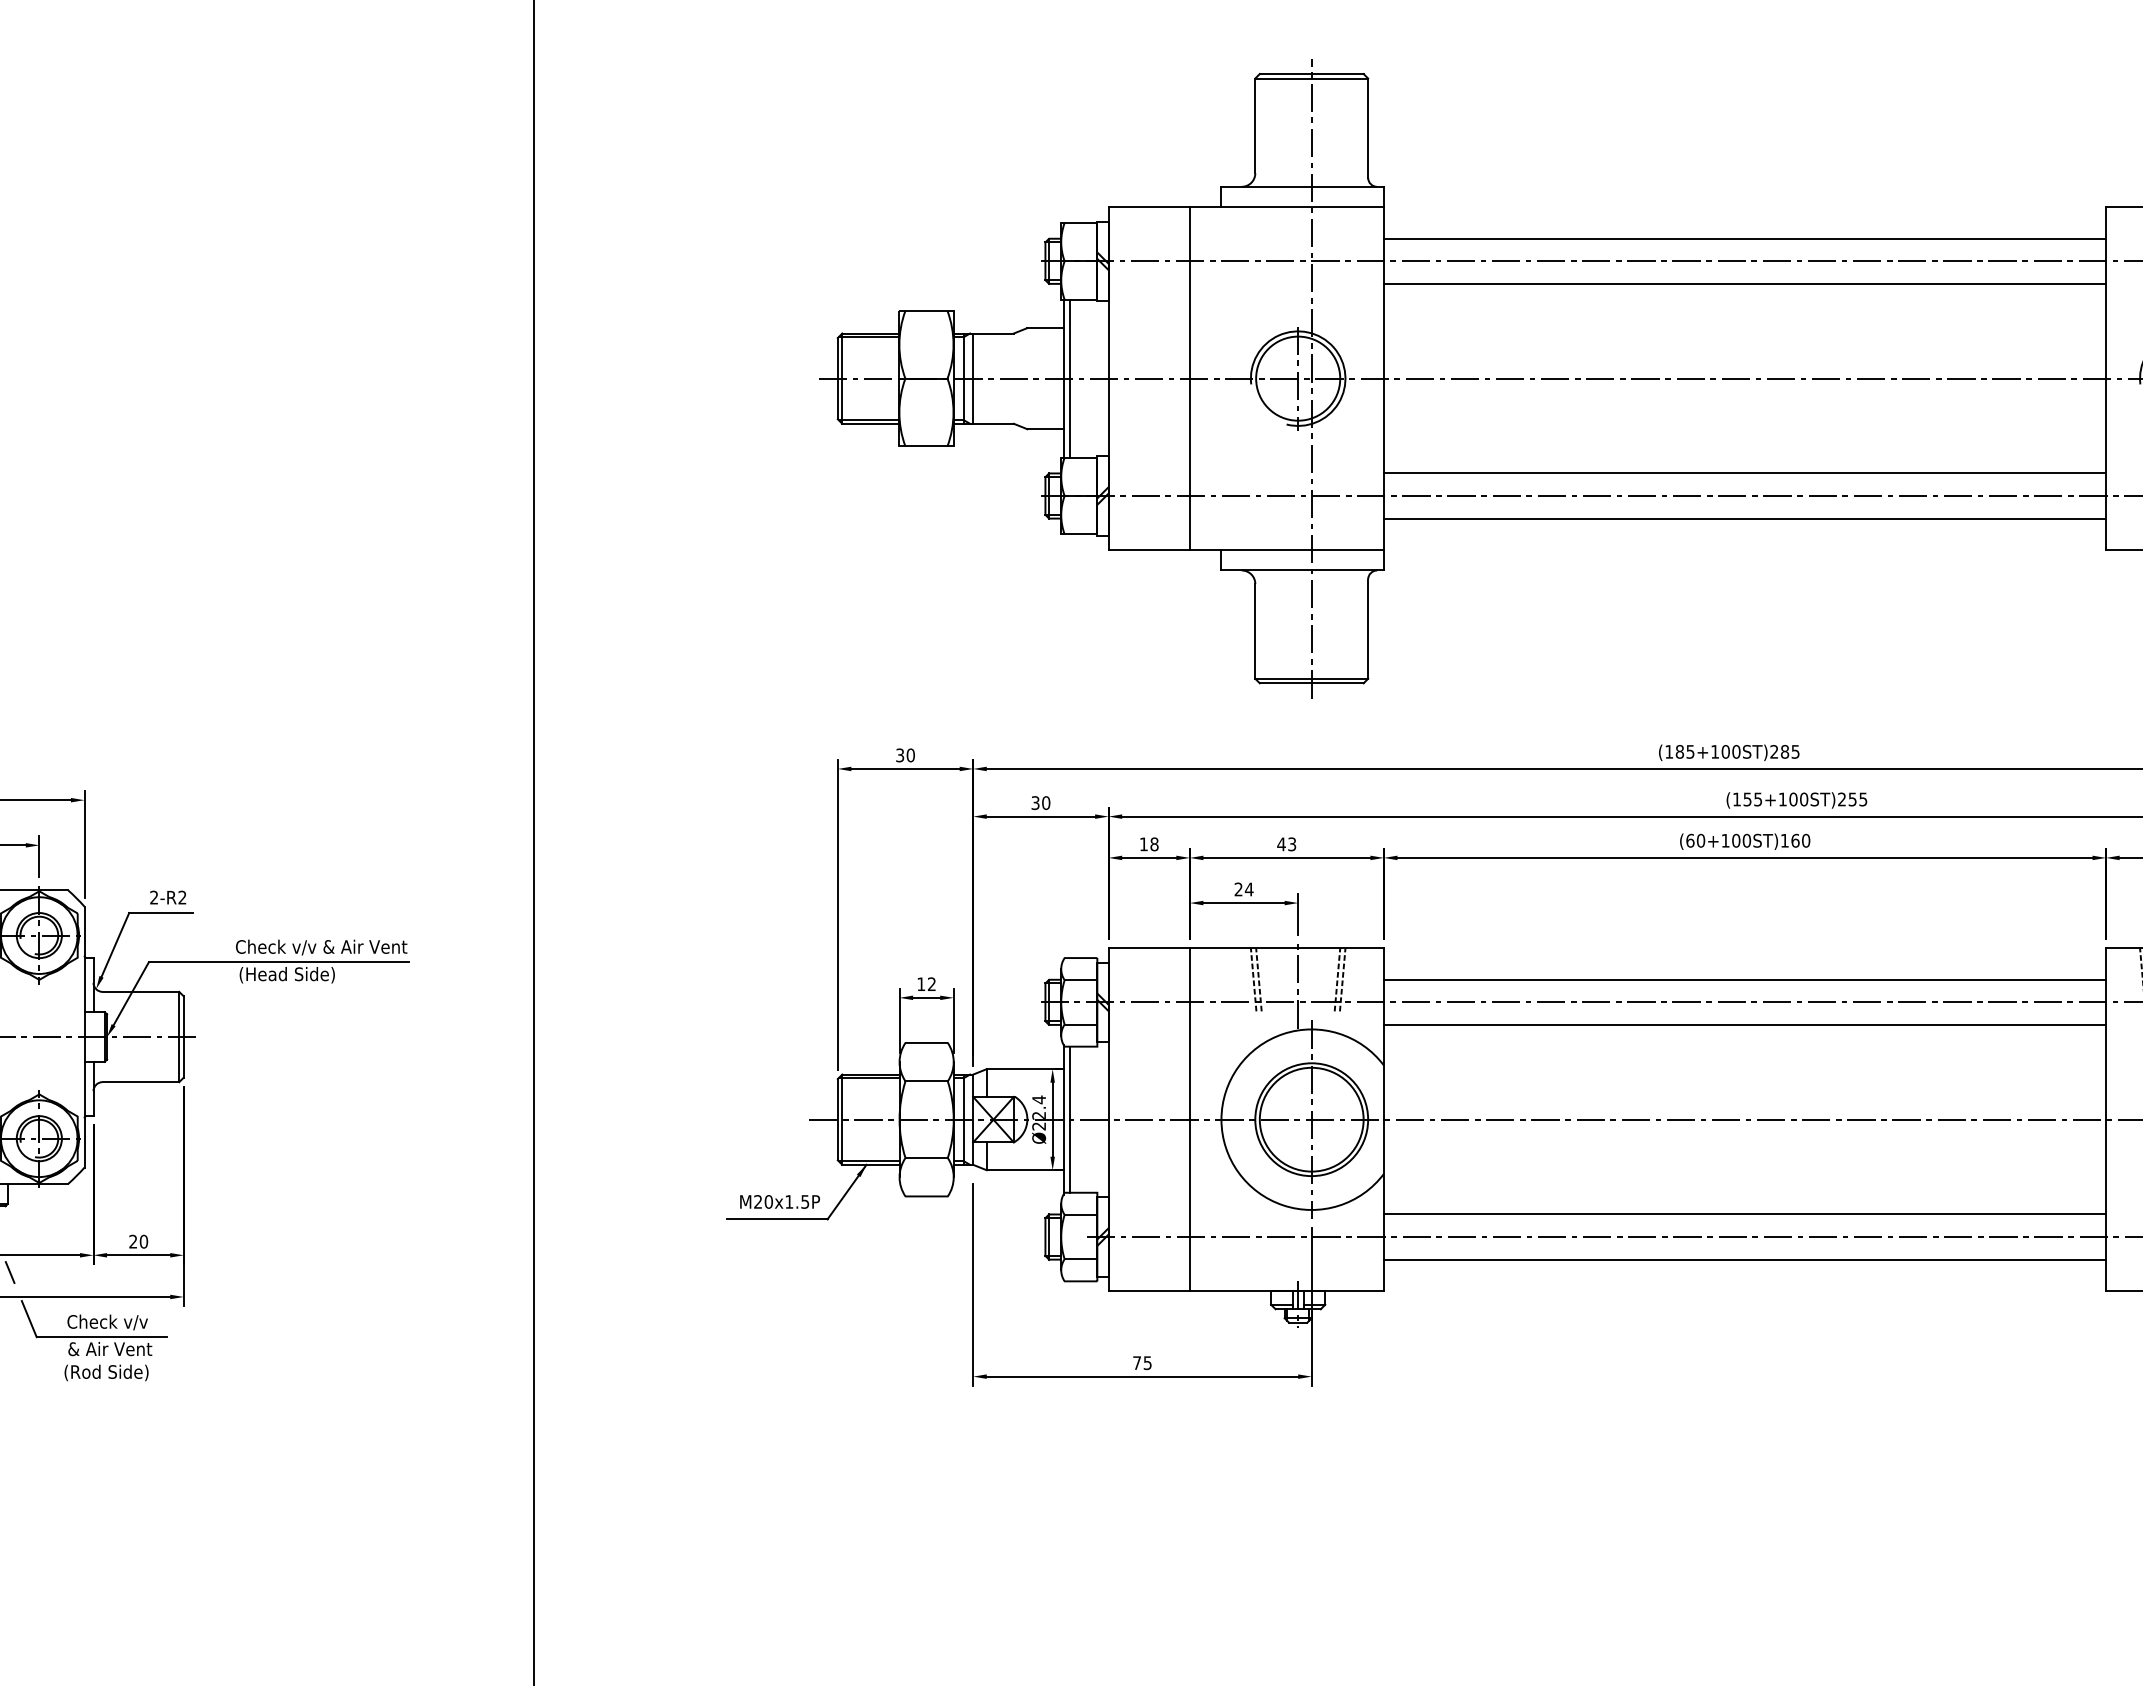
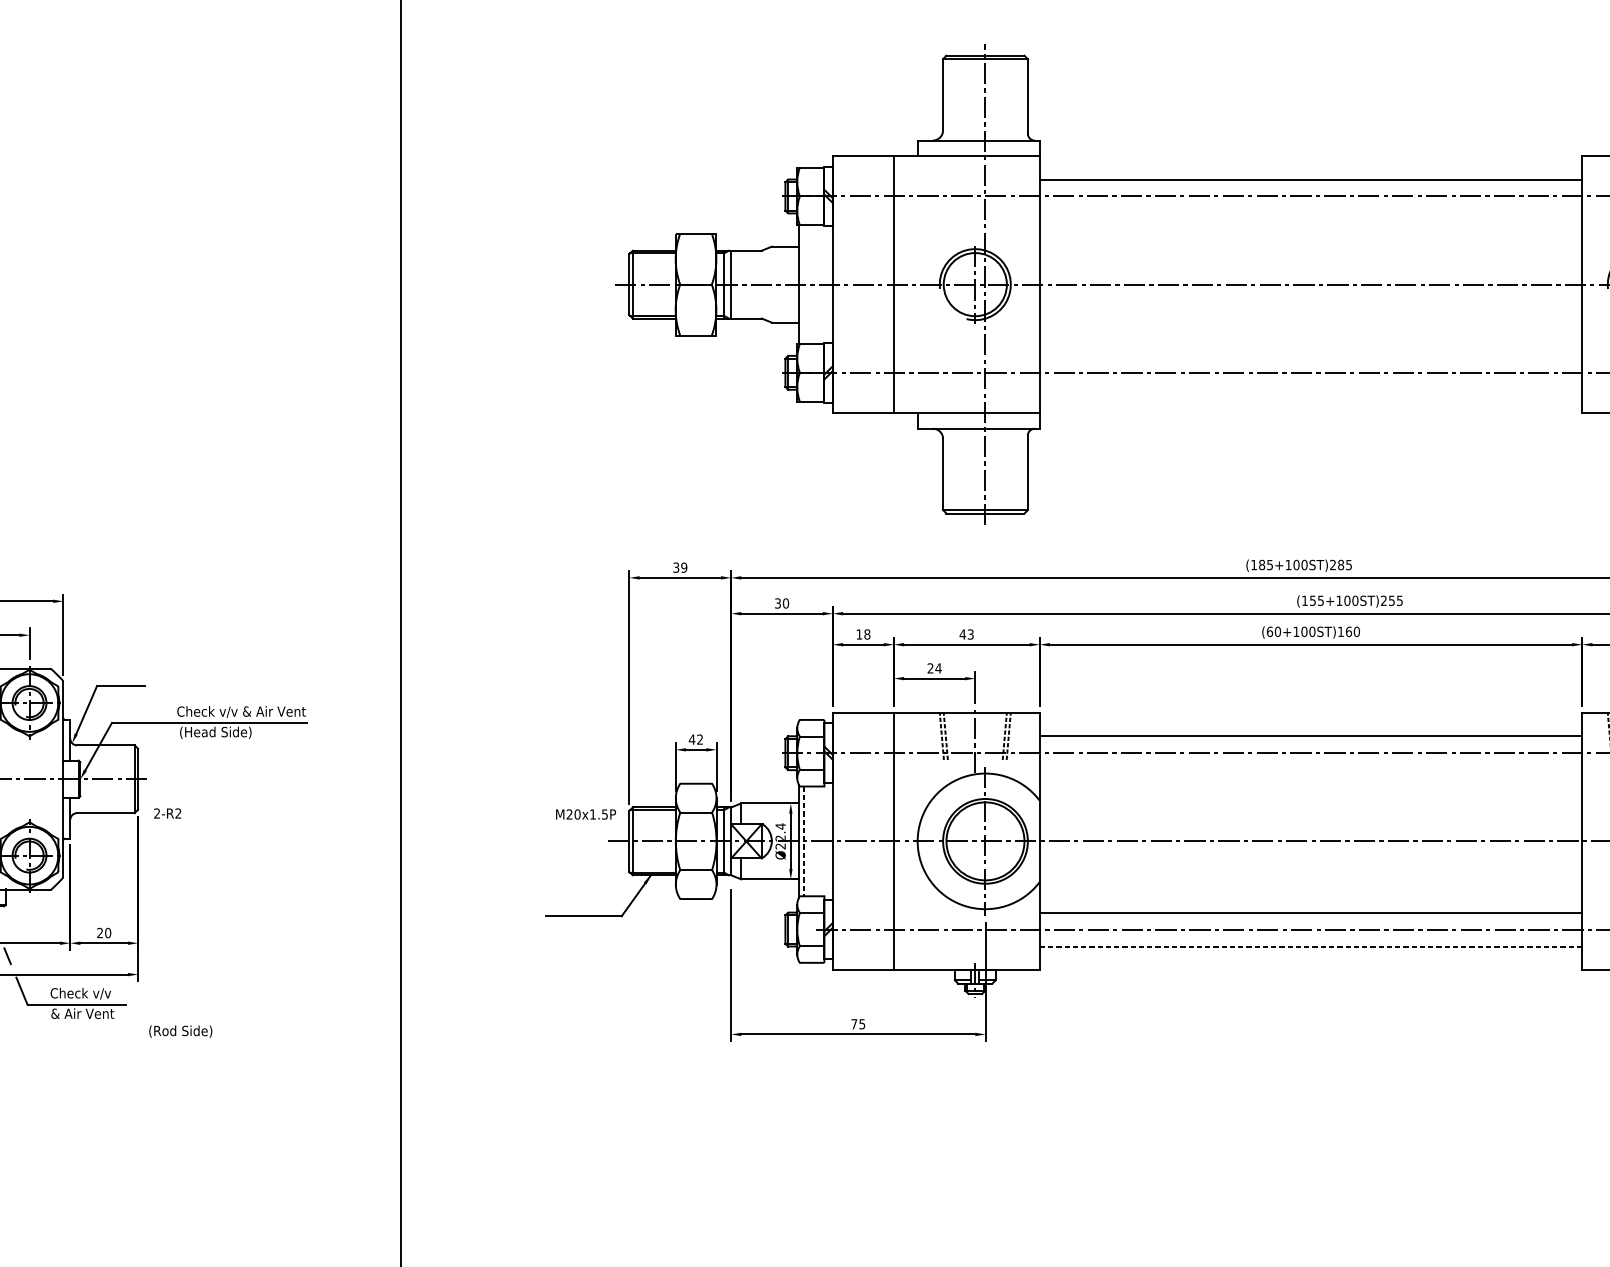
line: (1744, 283) -> (1310, 213), removed
line: (1070, 378) -> (804, 284), removed
line: (1744, 473) -> (1310, 355), removed
line: (1744, 518) -> (1310, 389), removed
text: (910, 755) -> (684, 567), 30 -> 39
text: (168, 897) -> (167, 813), moved
text: (920, 983) -> (691, 739), 12 -> 42
line: (1744, 1024) -> (1310, 769), removed
line: (1070, 1120) -> (804, 841), solid -> dashed
text: (780, 1201) -> (586, 814), moved
line: (1745, 1259) -> (1311, 946), solid -> dashed
text: (106, 1372) -> (180, 1031), moved

